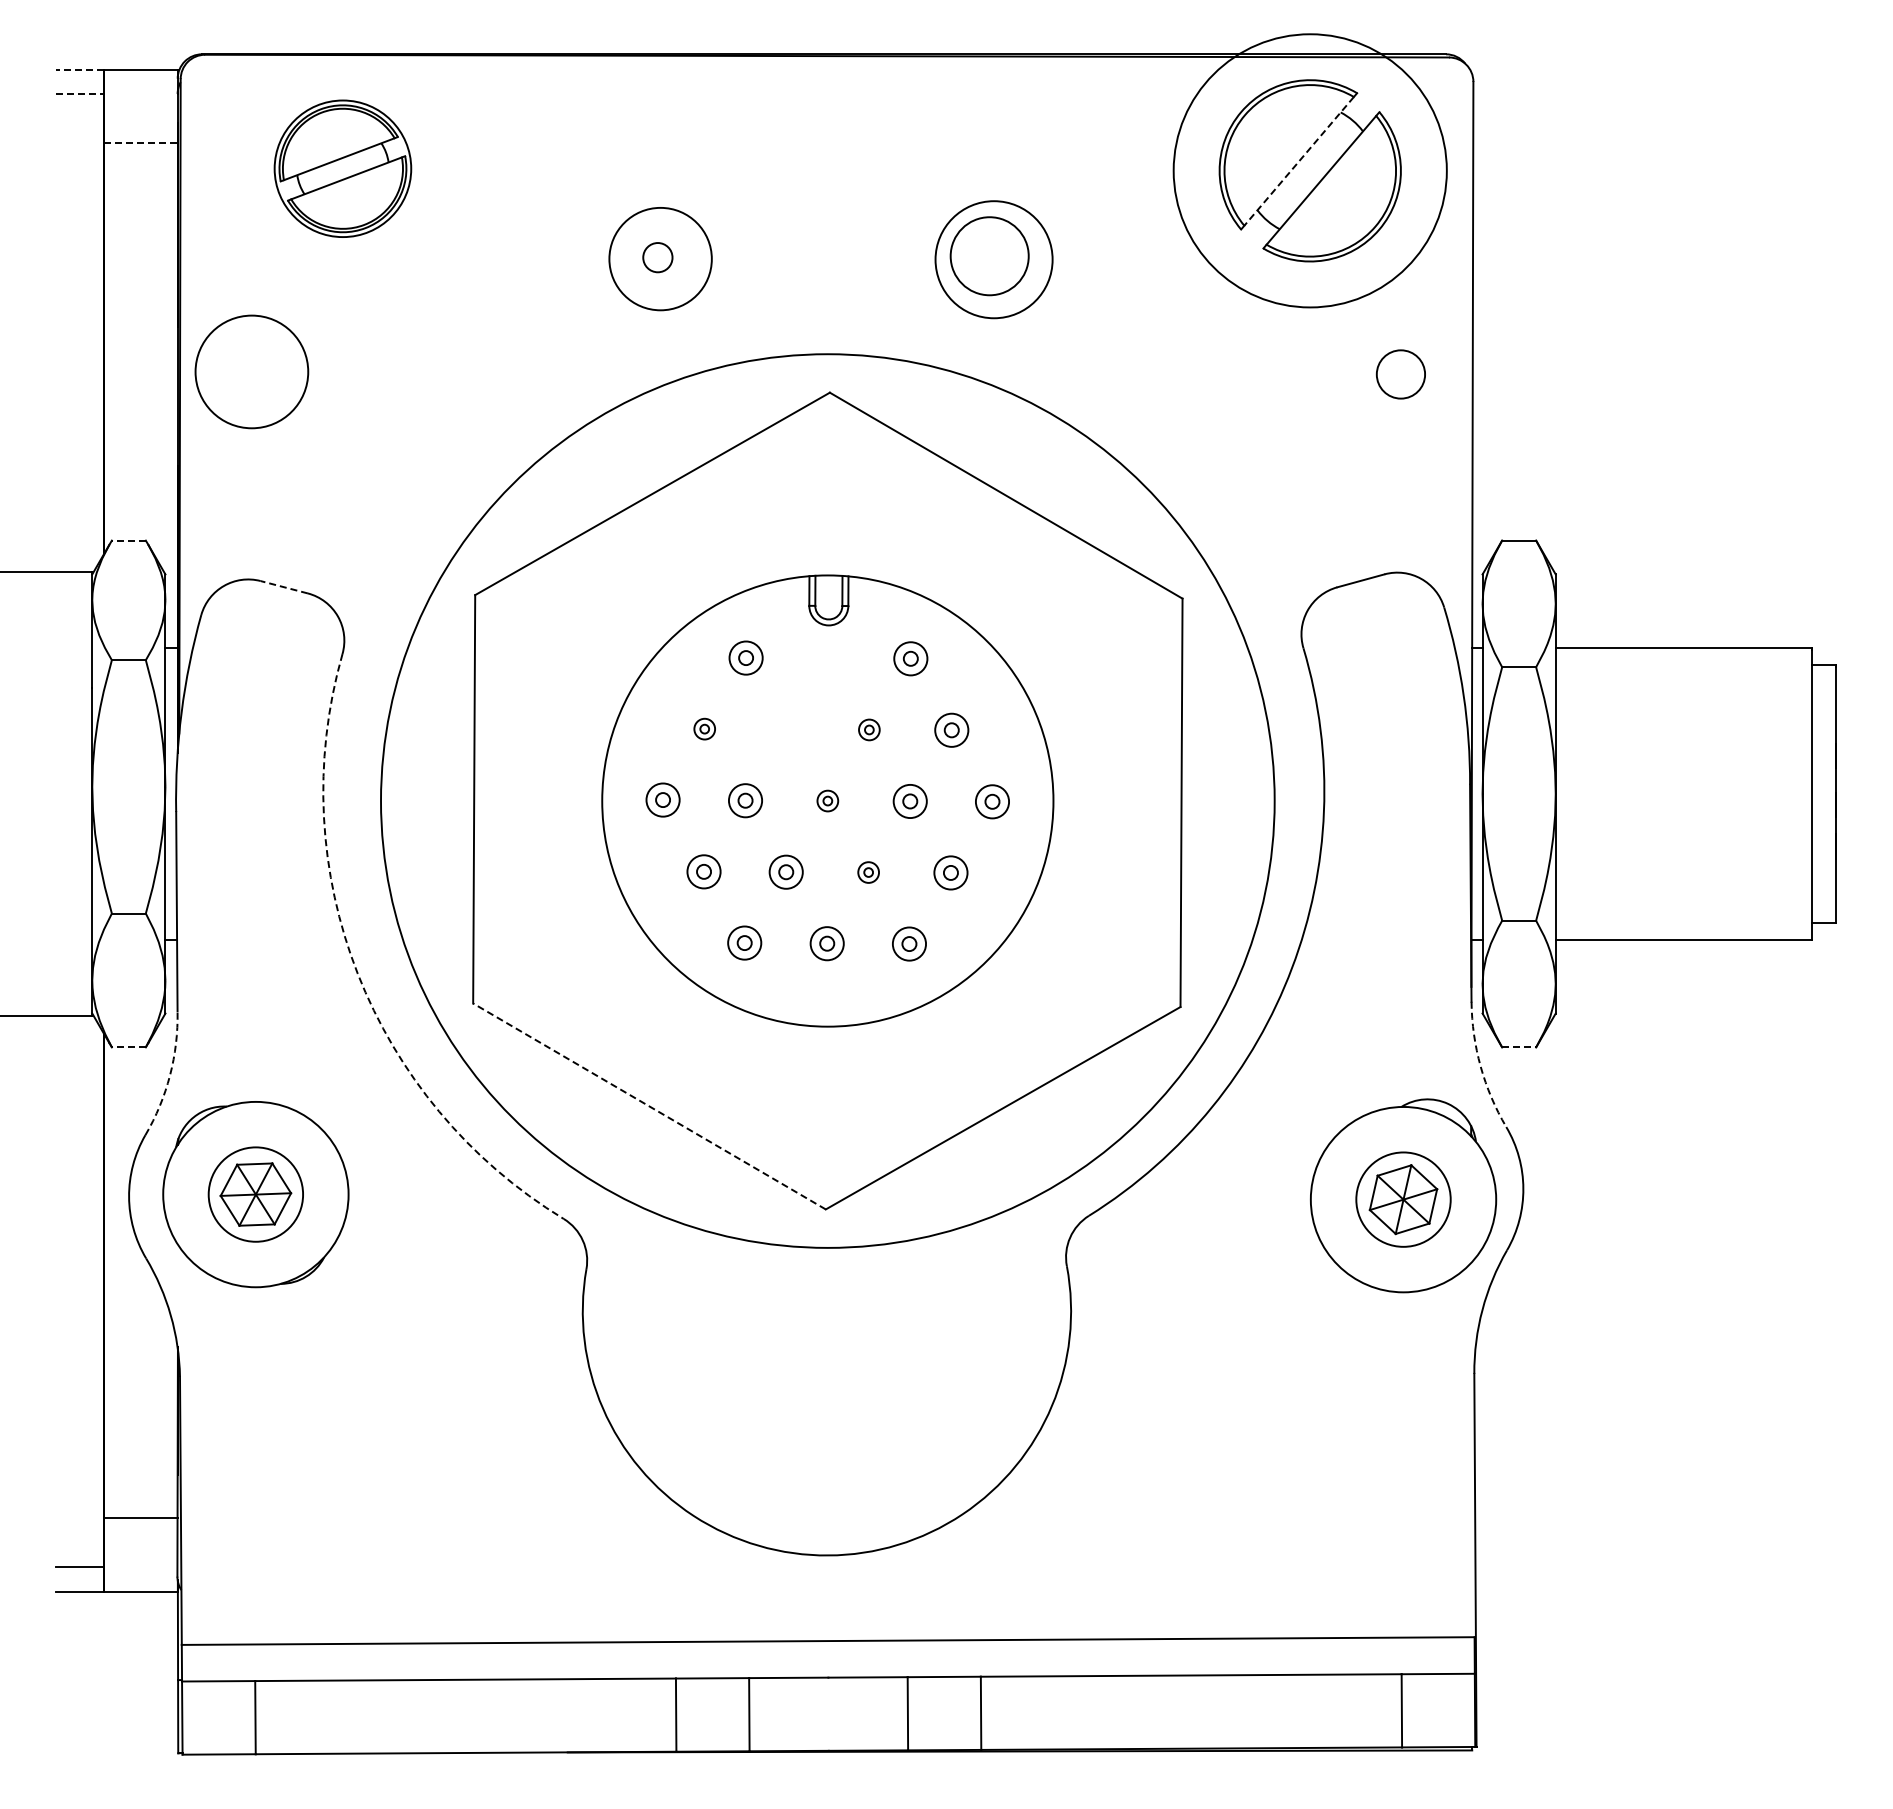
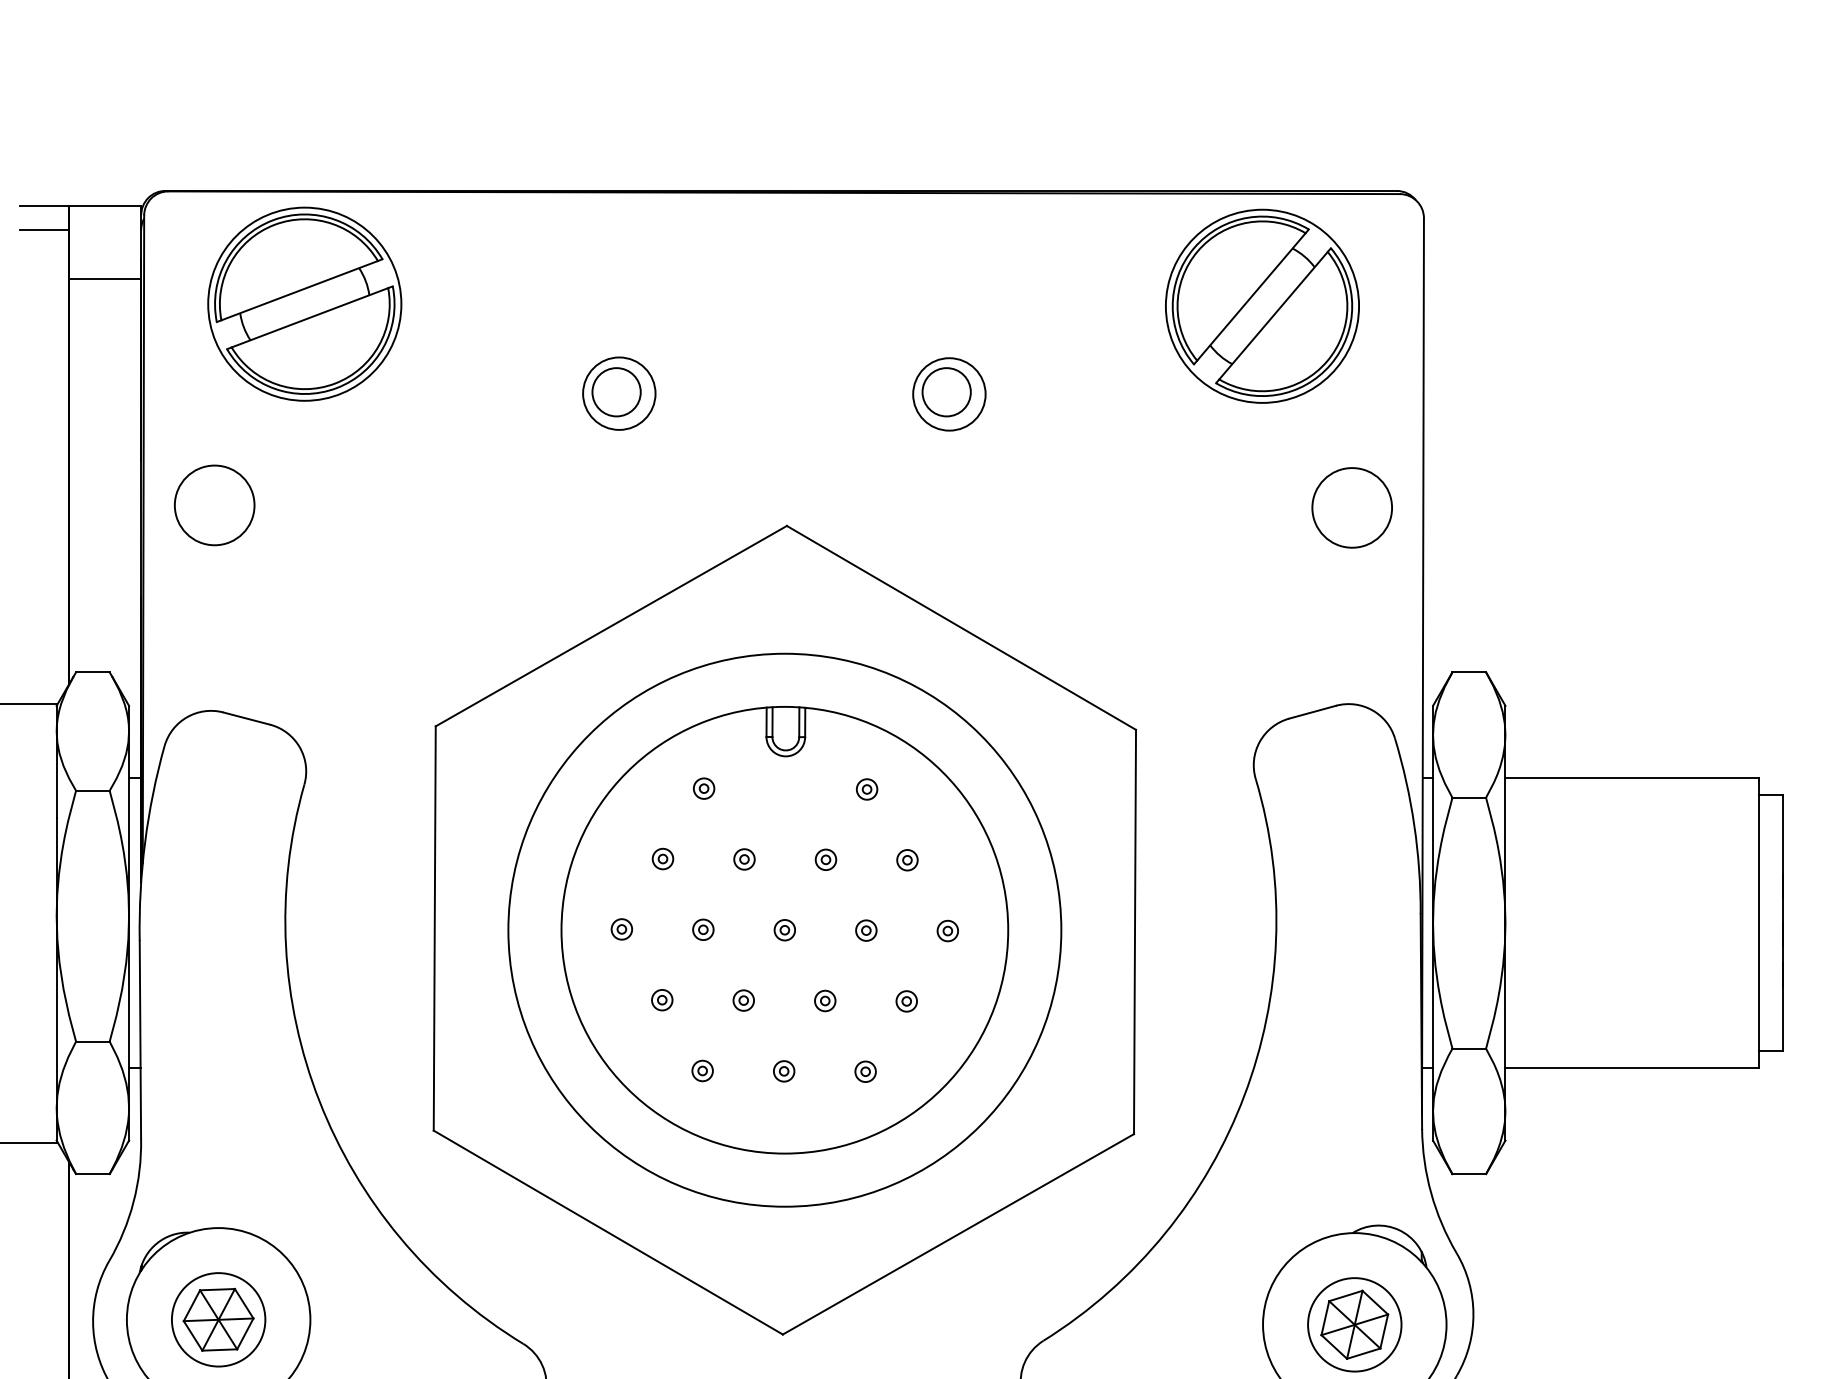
line: (79, 69) -> (44, 205), dashed -> solid
line: (80, 93) -> (44, 229), dashed -> solid
line: (141, 142) -> (105, 278), dashed -> solid
line: (1299, 161) -> (1251, 297), dashed -> solid
part: (342, 168) -> (304, 304), size x1.43
circle: (1309, 170) -> (1261, 305), size x0.71
circle: (657, 257) -> (616, 392), size x1.67
circle: (660, 258) -> (619, 393), size x0.71
part: (993, 259) -> (948, 394), size x0.62
circle: (251, 371) -> (214, 504), size x0.71
circle: (1400, 374) -> (1351, 507), size x1.67
line: (128, 540) -> (92, 672), dashed -> solid
line: (283, 587) -> (245, 718), dashed -> solid
part: (746, 657) -> (704, 788), size x0.62
part: (910, 658) -> (866, 789), size x0.62
part: (786, 729) -> (743, 859), added
part: (951, 730) -> (907, 860), size x0.62
part: (663, 800) -> (622, 929), size x0.62
part: (745, 800) -> (703, 929), size x0.62
circle: (827, 800) -> (784, 929), size x0.62
part: (909, 801) -> (865, 930), size x0.62
part: (992, 801) -> (947, 930), size x0.62
part: (703, 871) -> (661, 999), size x0.62
part: (786, 871) -> (743, 999), size x0.62
part: (950, 872) -> (906, 1000), size x0.62
part: (744, 943) -> (702, 1071), size x0.62
part: (826, 943) -> (783, 1071), size x0.62
part: (909, 943) -> (865, 1071), size x0.62
arc: (357, 973) -> (319, 1100), dashed -> solid
line: (128, 1047) -> (92, 1174), dashed -> solid
line: (1519, 1047) -> (1469, 1174), dashed -> solid
arc: (1480, 1066) -> (1430, 1193), dashed -> solid
arc: (170, 1075) -> (134, 1201), dashed -> solid
line: (649, 1106) -> (608, 1232), dashed -> solid

